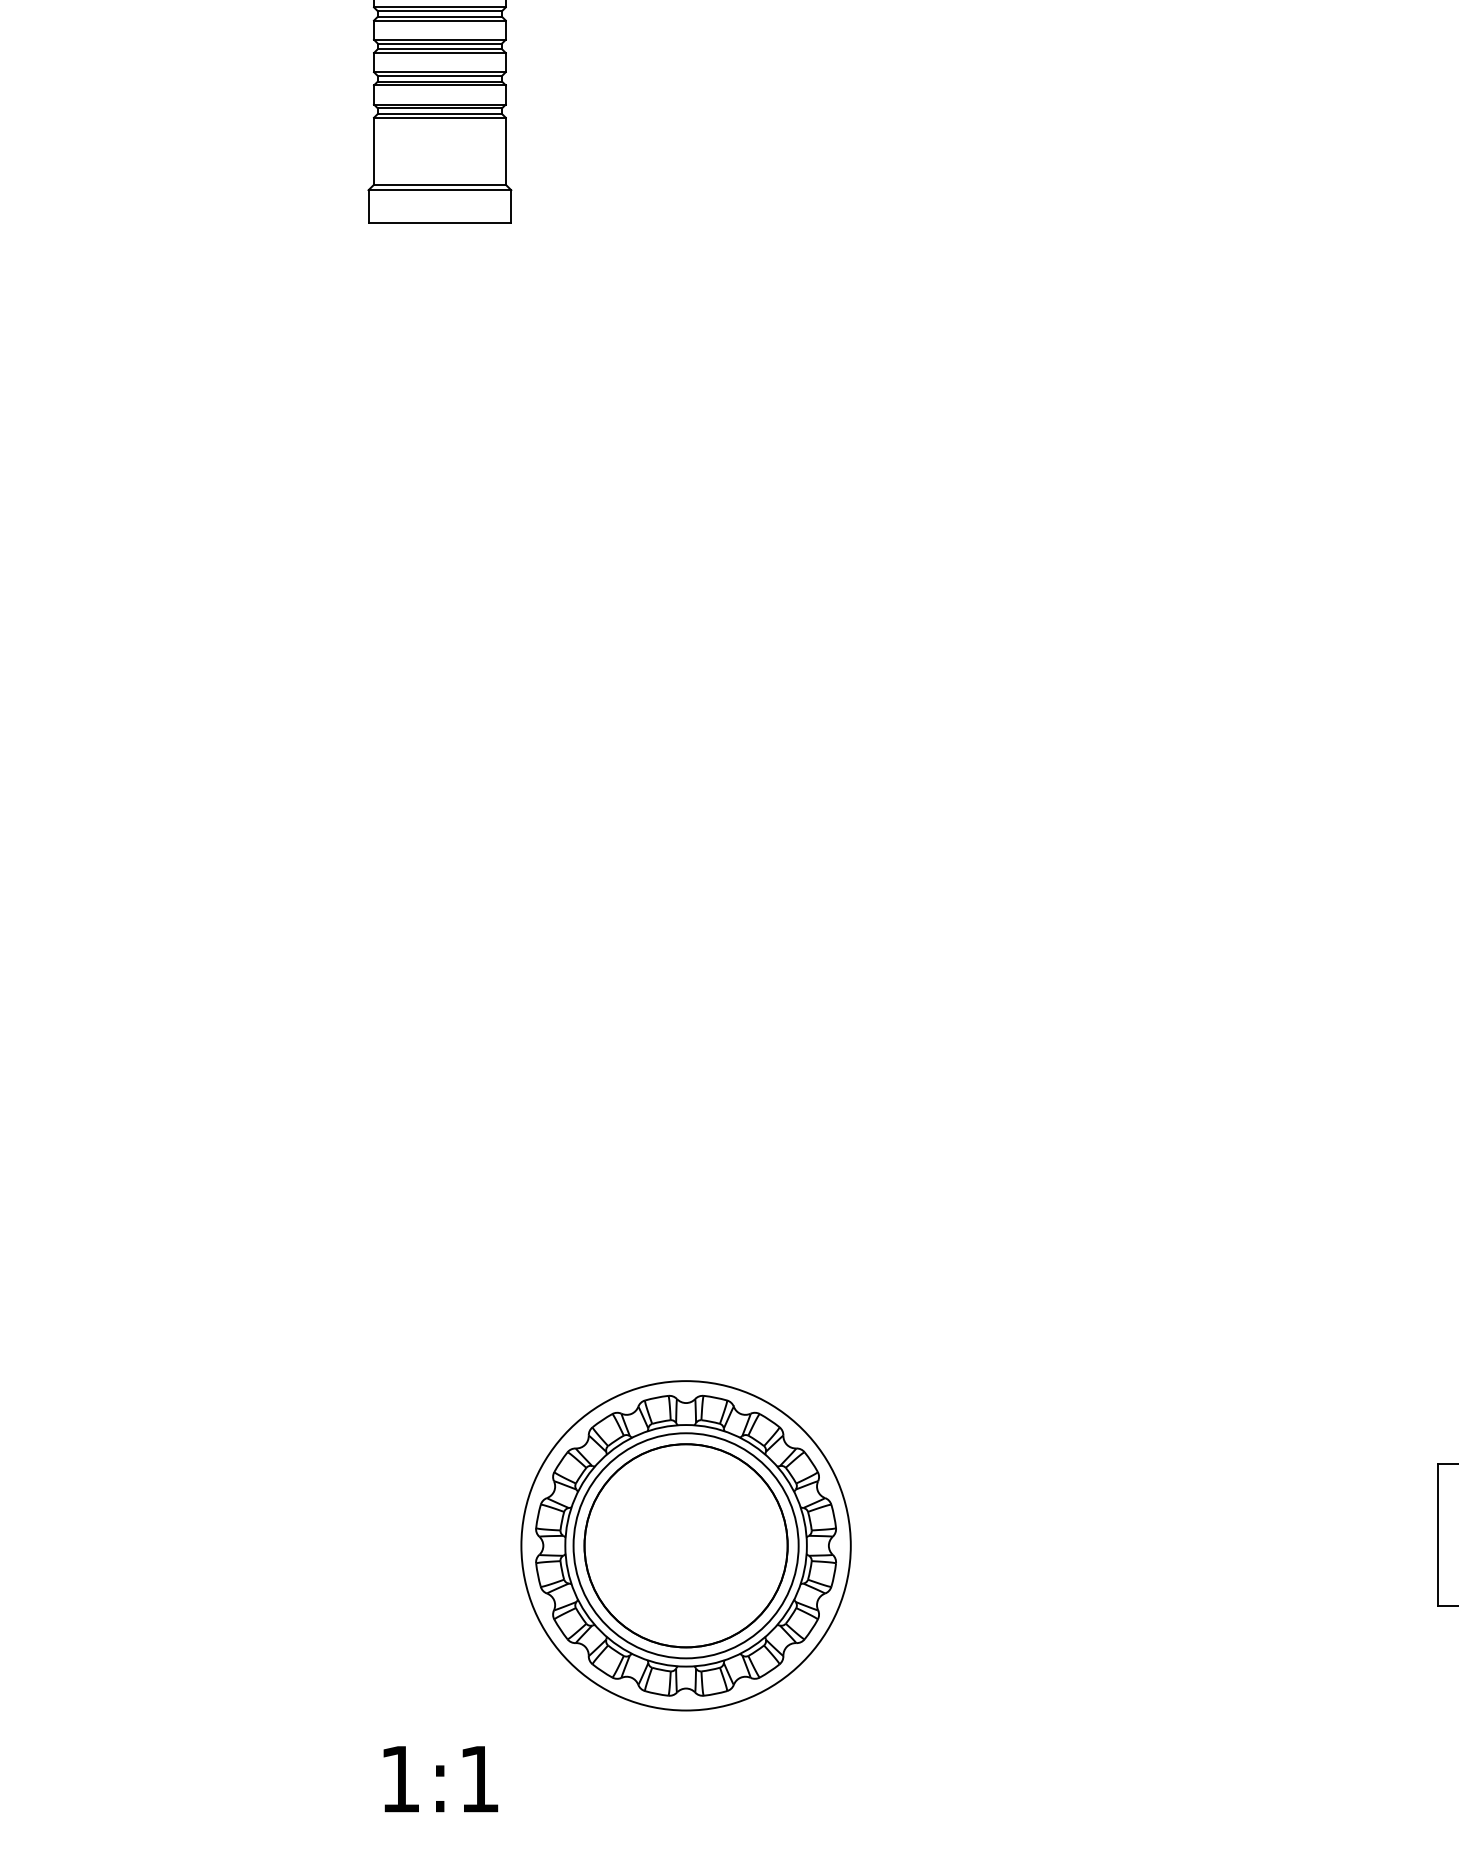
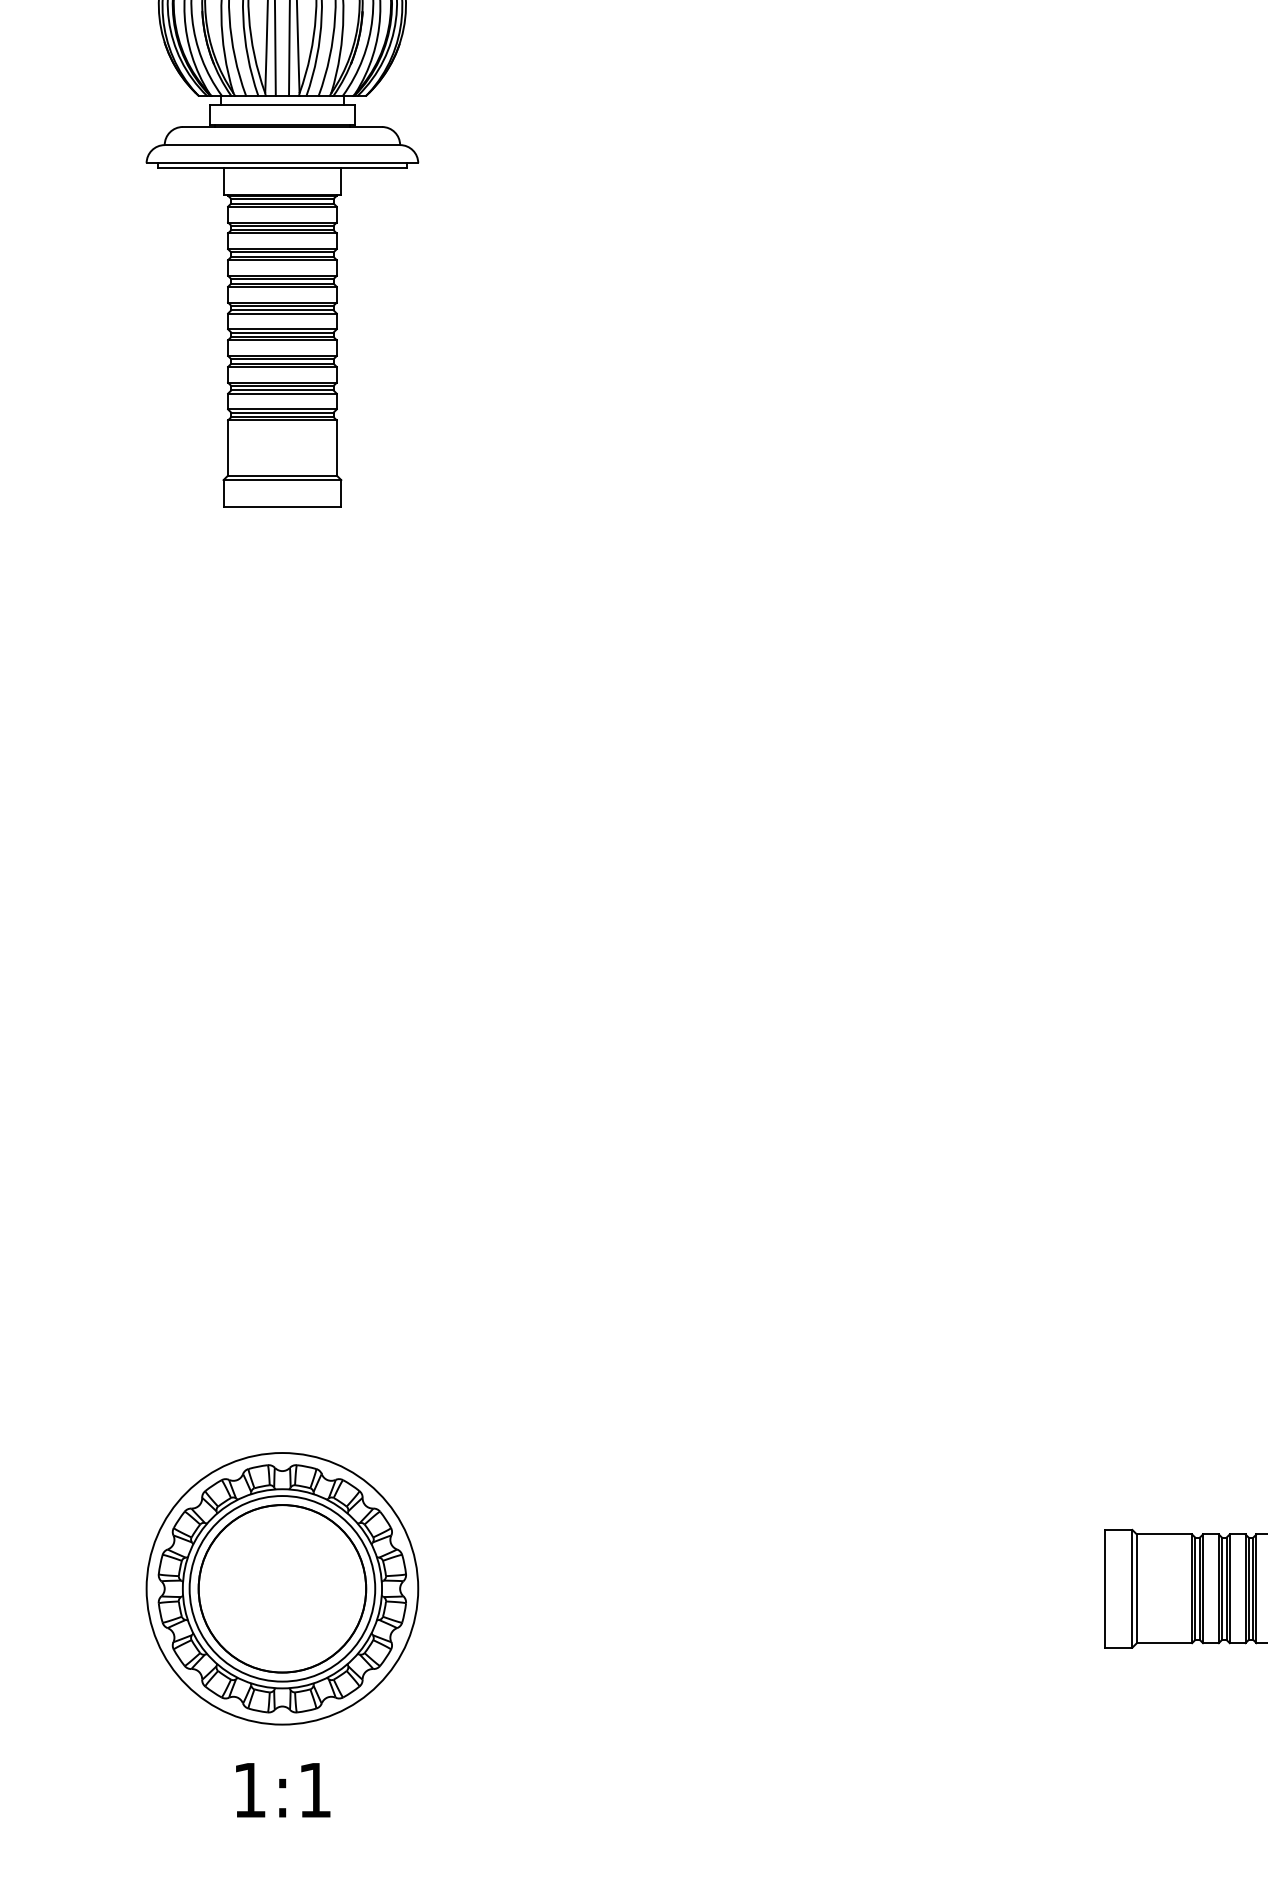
part: (686, 1545) -> (282, 1588), moved

